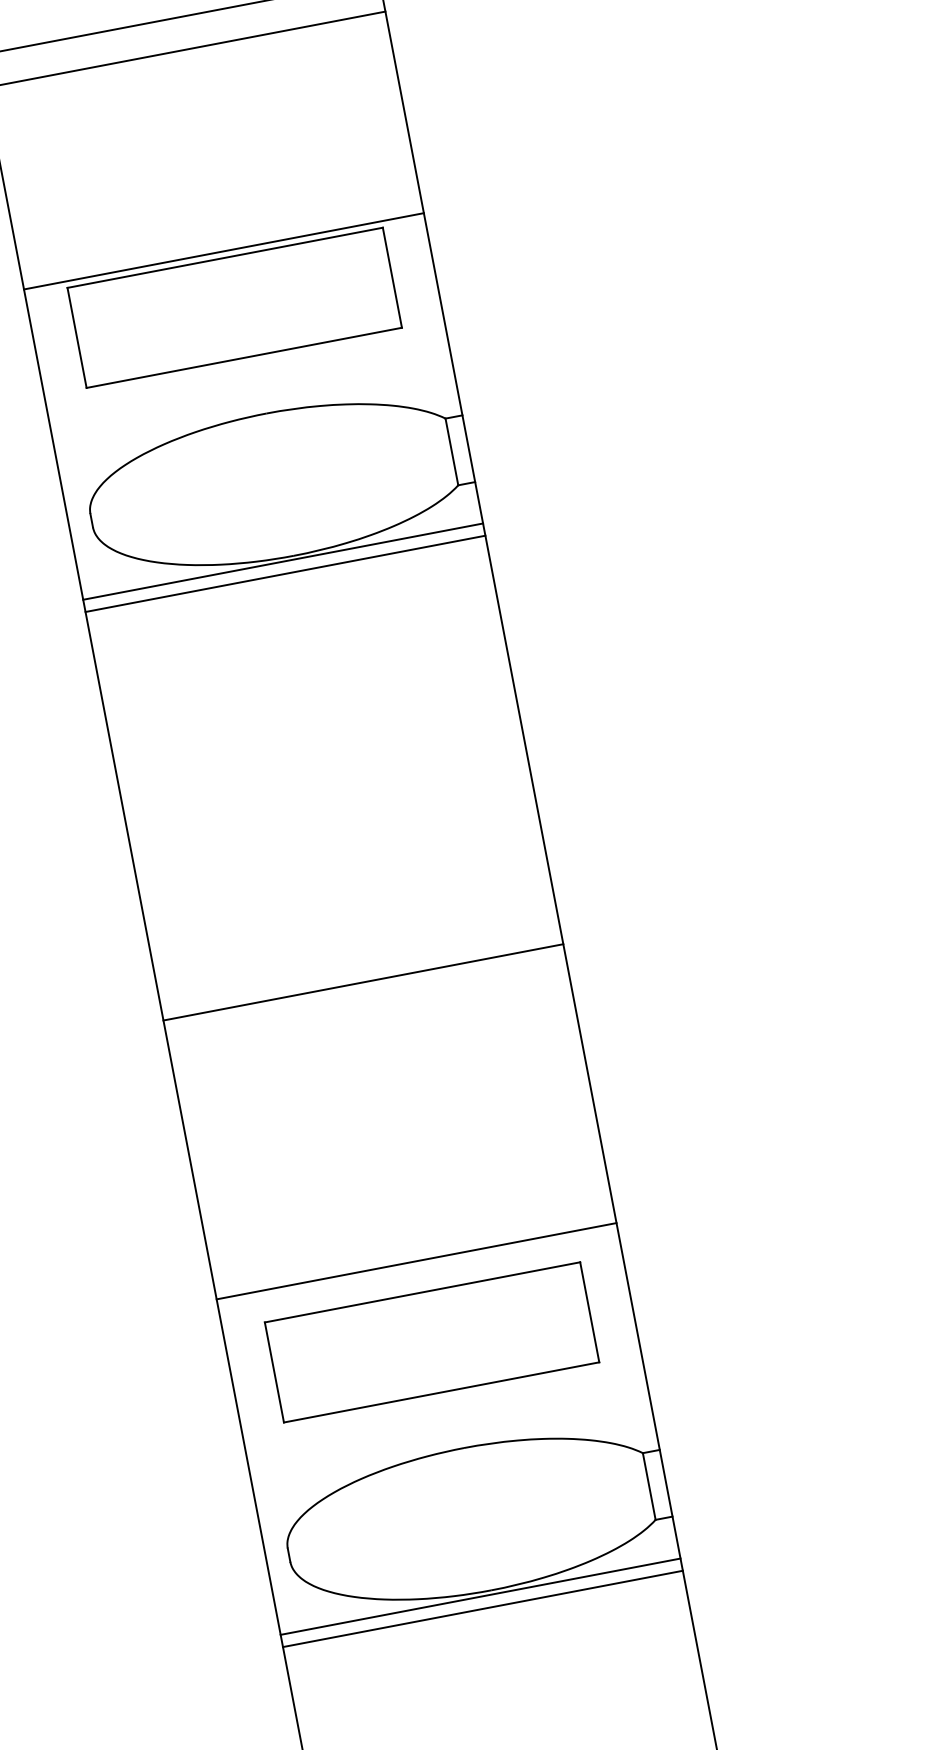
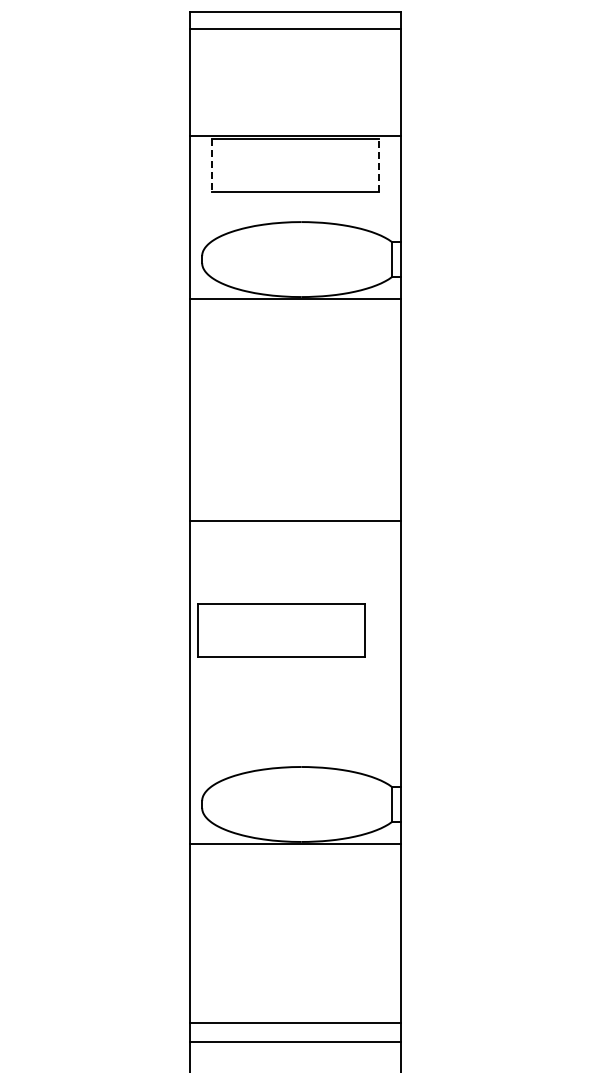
line: (392, 276) -> (378, 164), solid -> dashed
line: (77, 338) -> (212, 165), solid -> dashed
line: (285, 574) -> (295, 305), removed
line: (416, 1261) -> (295, 667), removed
part: (432, 1342) -> (281, 630), moved
line: (482, 1608) -> (295, 850), removed

